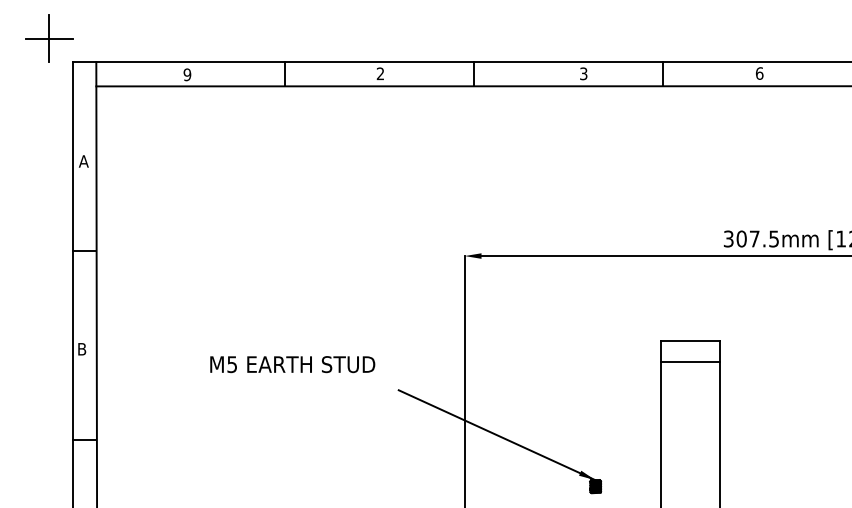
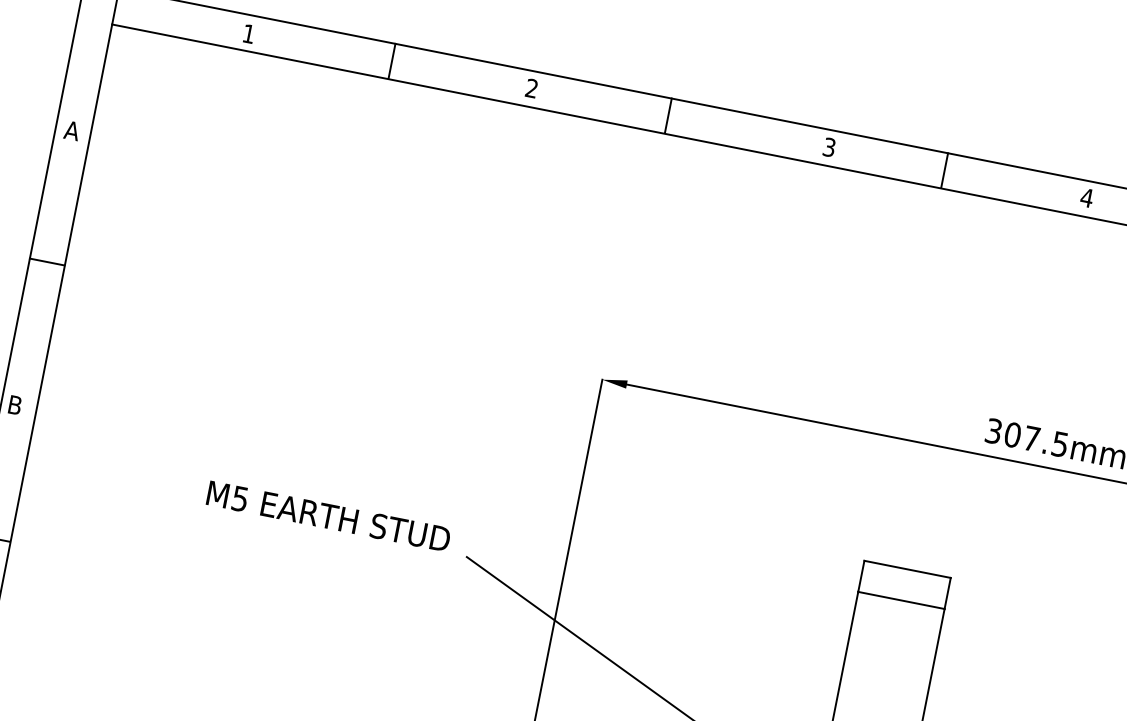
text: (759, 73) -> (1086, 197), 6 -> 4
text: (187, 74) -> (249, 33), 9 -> 1
text: (292, 364) -> (328, 516), moved

